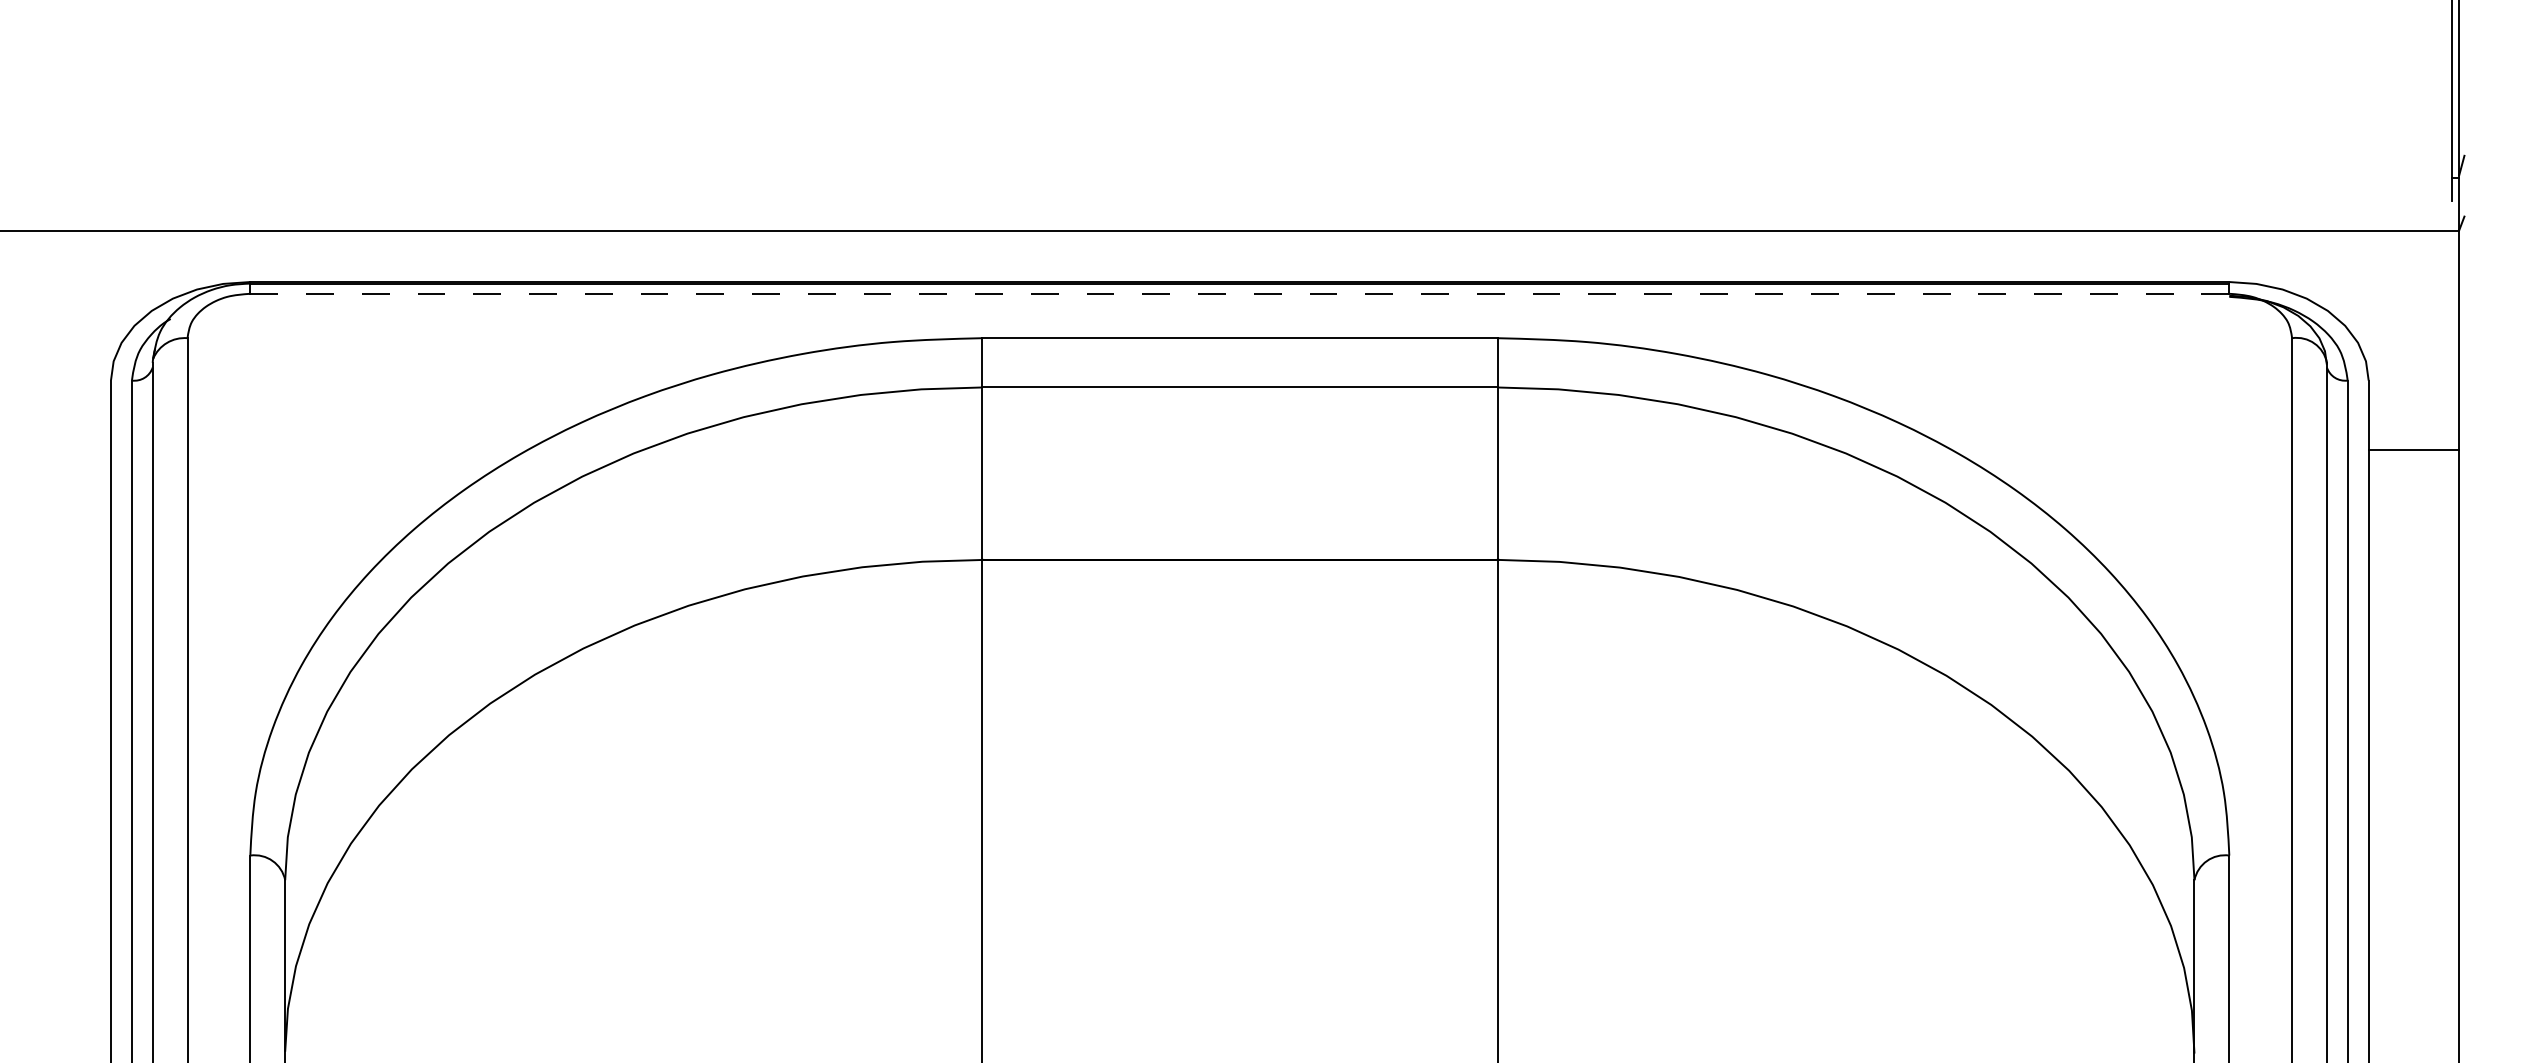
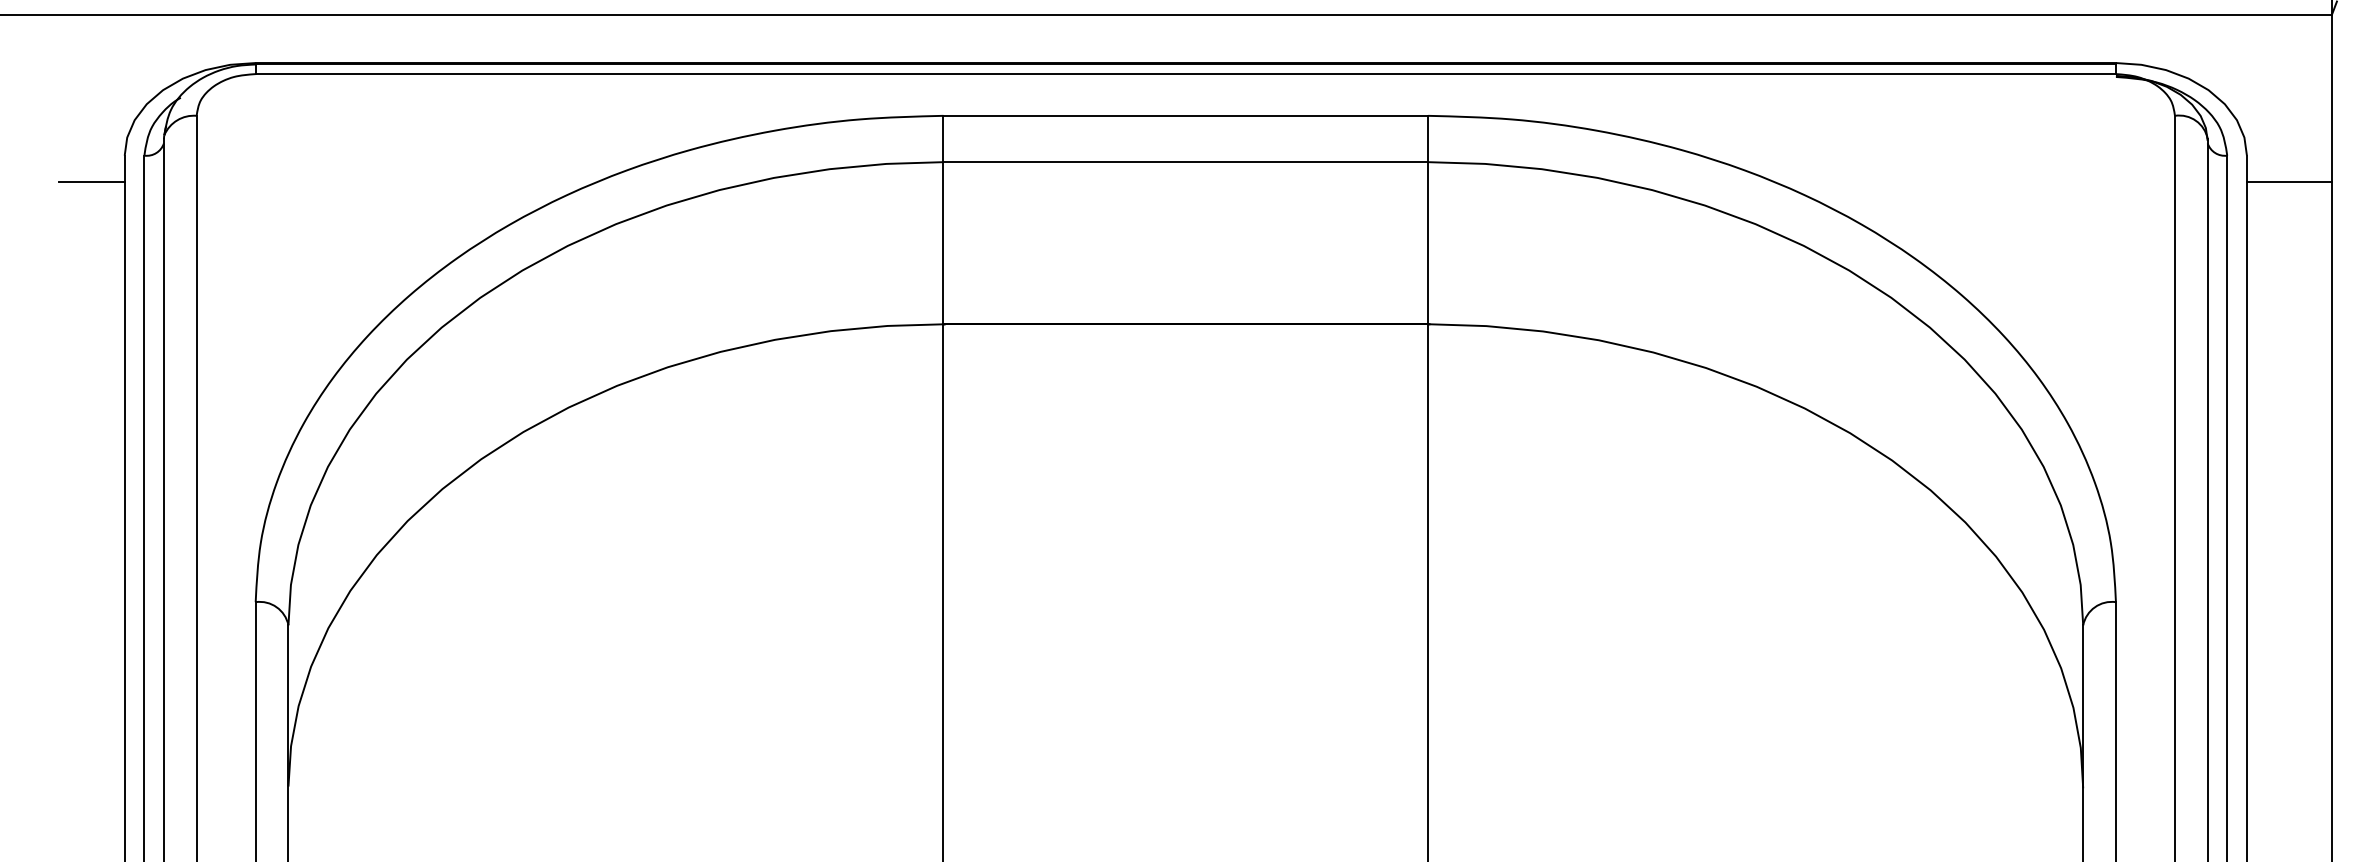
line: (1239, 293) -> (1185, 73), dashed -> solid
line: (75, 408) -> (91, 181), added
line: (2413, 450) -> (2289, 181), moved

